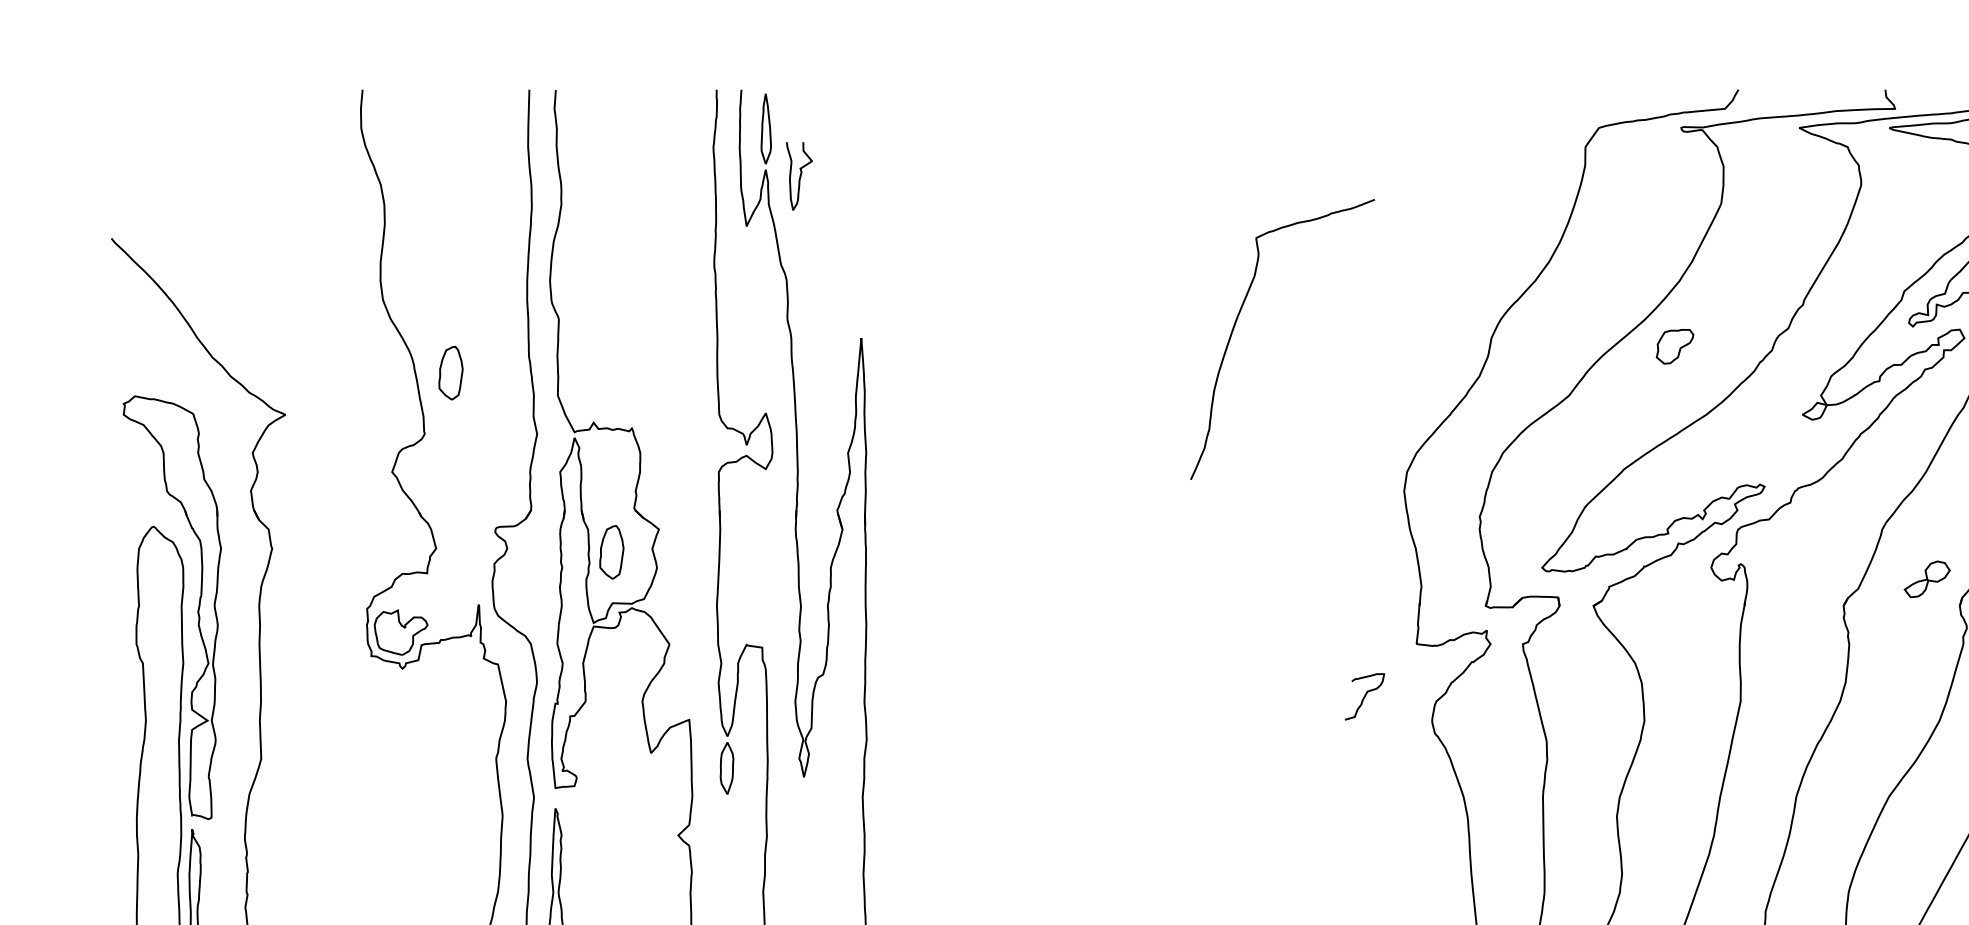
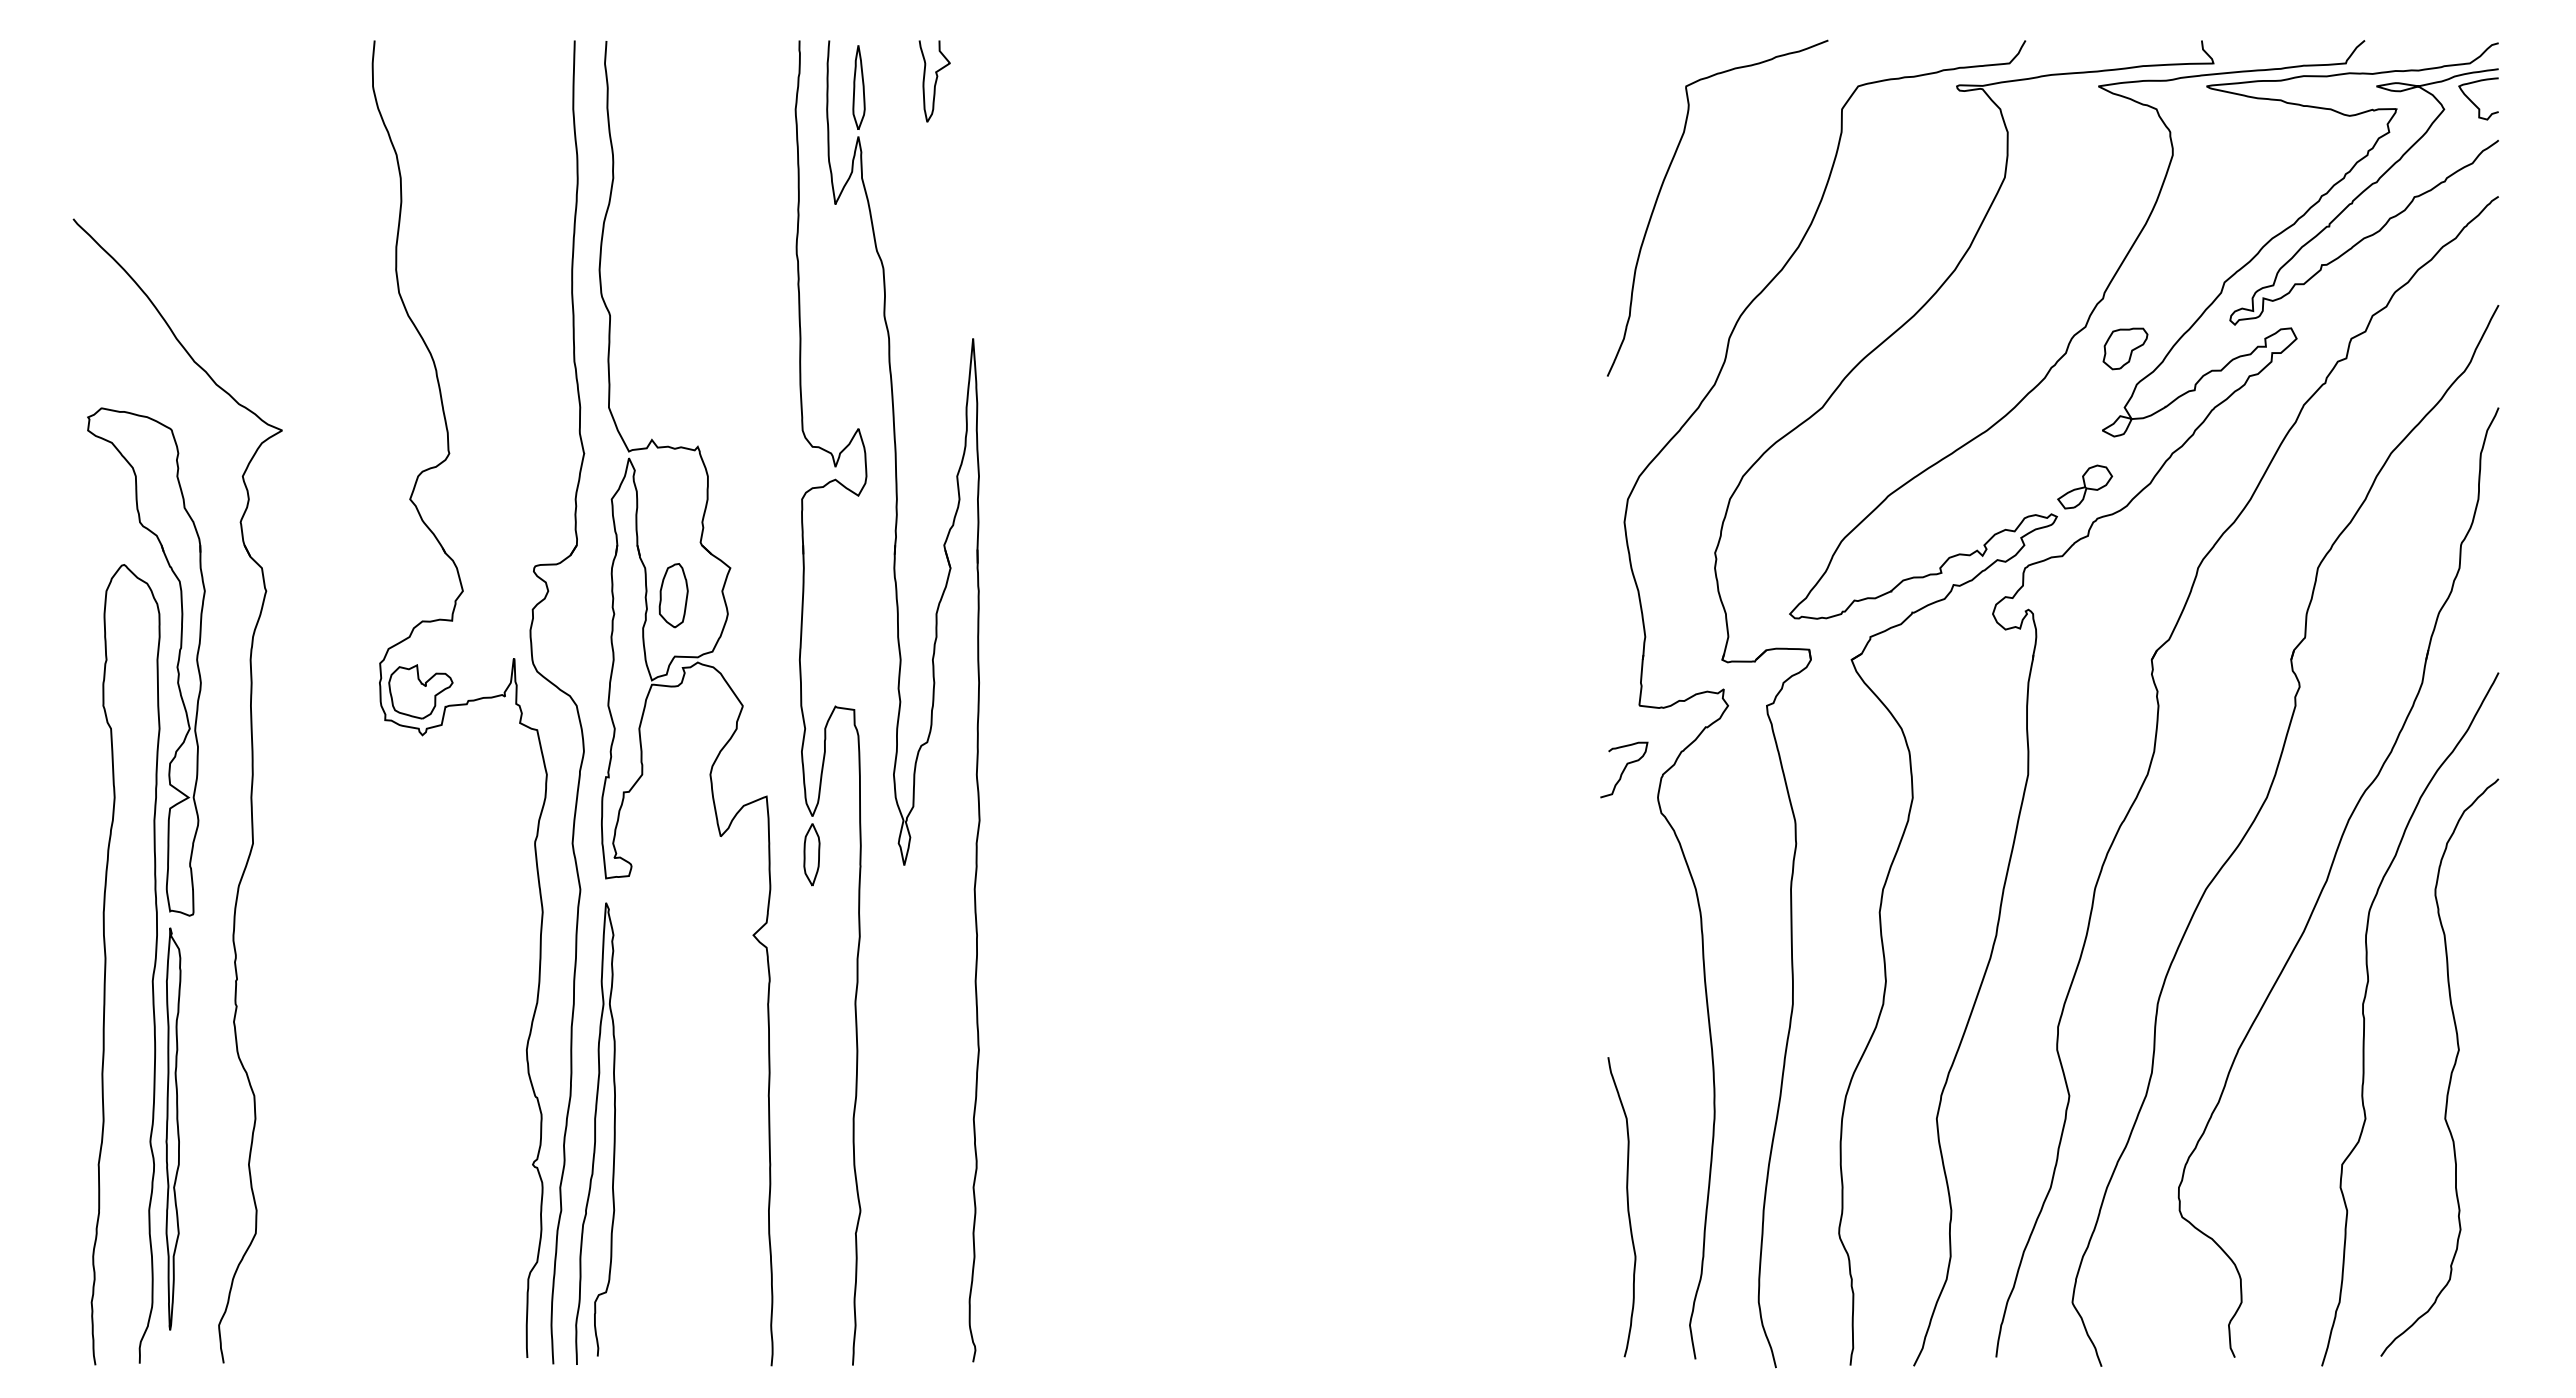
curve: (800, 176) -> (935, 81), moved
curve: (1236, 322) -> (1662, 187), moved
part: (1675, 346) -> (2125, 348), moved
part: (450, 373) -> (480, 380), removed
part: (1927, 578) -> (2085, 486), moved
curve: (1365, 696) -> (1624, 769), moved

